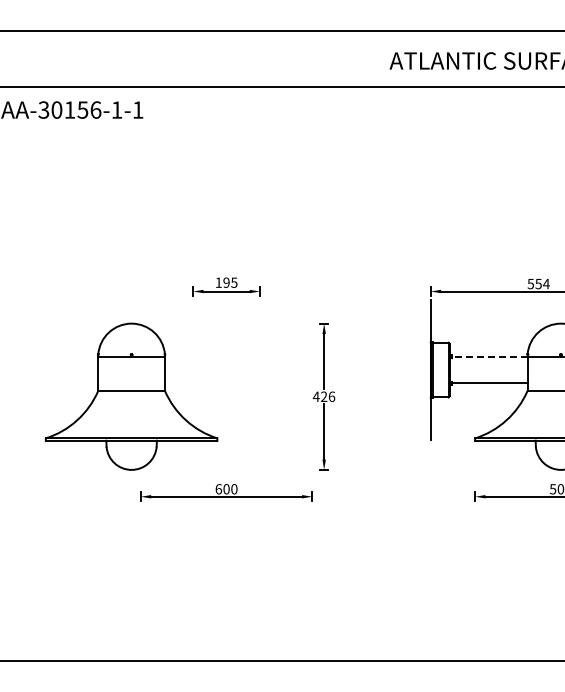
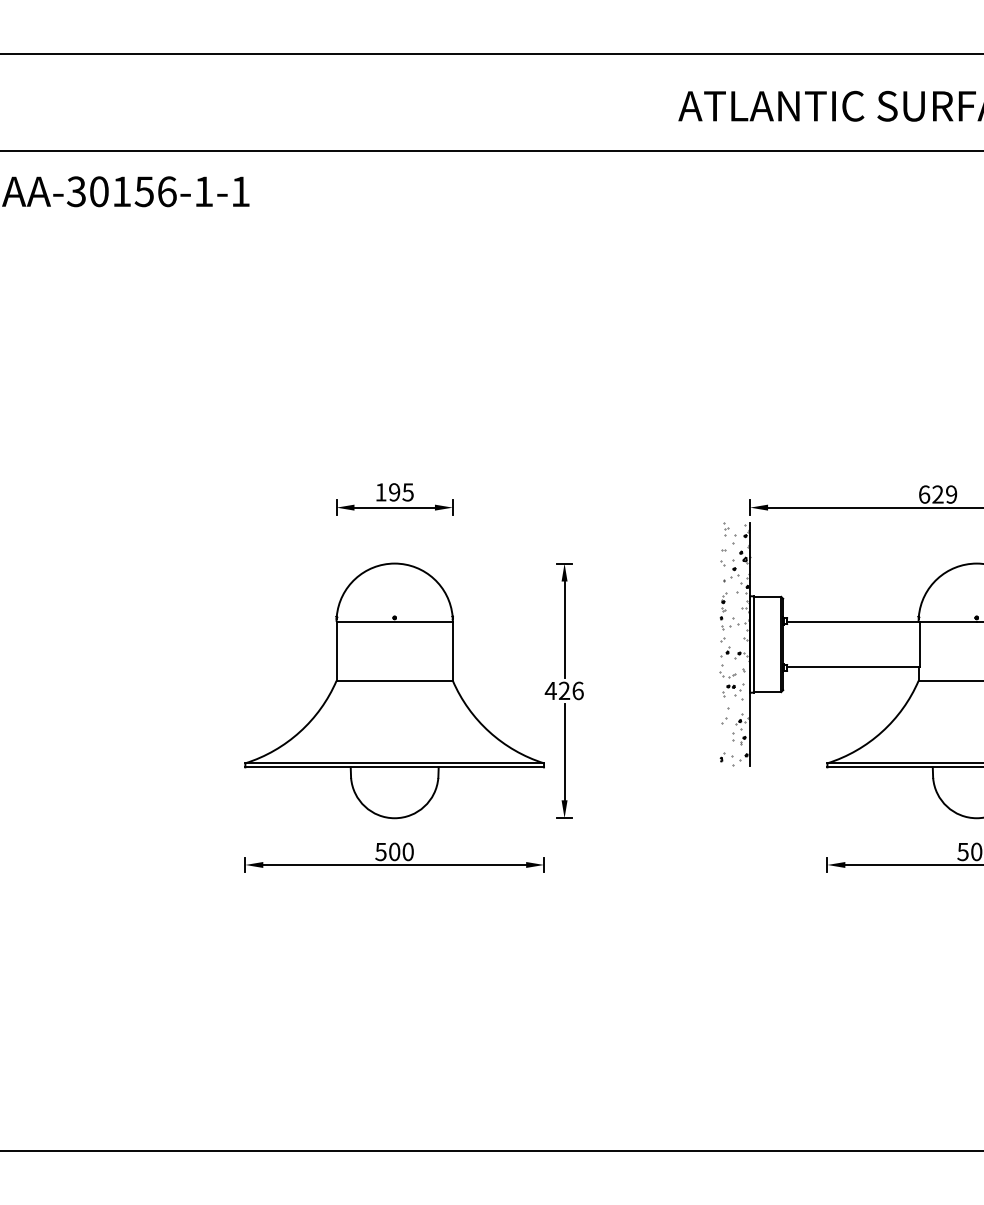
text: (538, 283) -> (937, 493), 554 -> 629
line: (489, 357) -> (852, 622), dashed -> solid
hatch: (421, 369) -> (734, 643), added
part: (131, 396) -> (394, 690), moved
text: (218, 489) -> (380, 852), 600 -> 500

